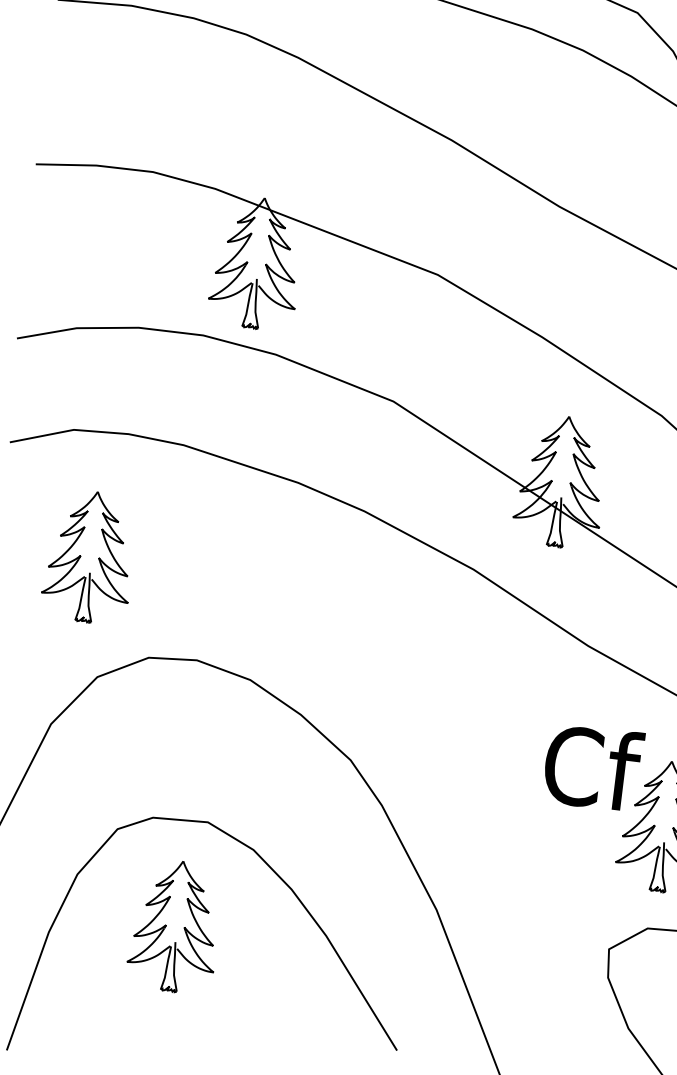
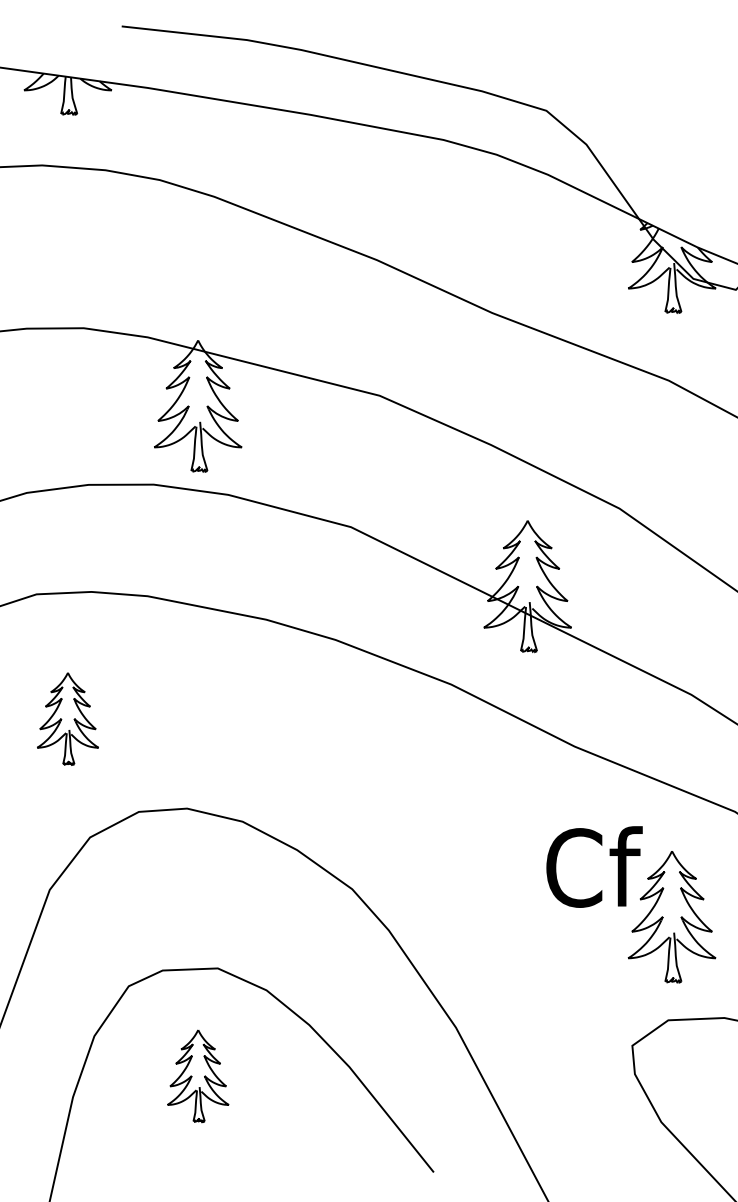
part: (89, 556) -> (67, 718), size x0.7
part: (175, 926) -> (198, 1076), size x0.7

